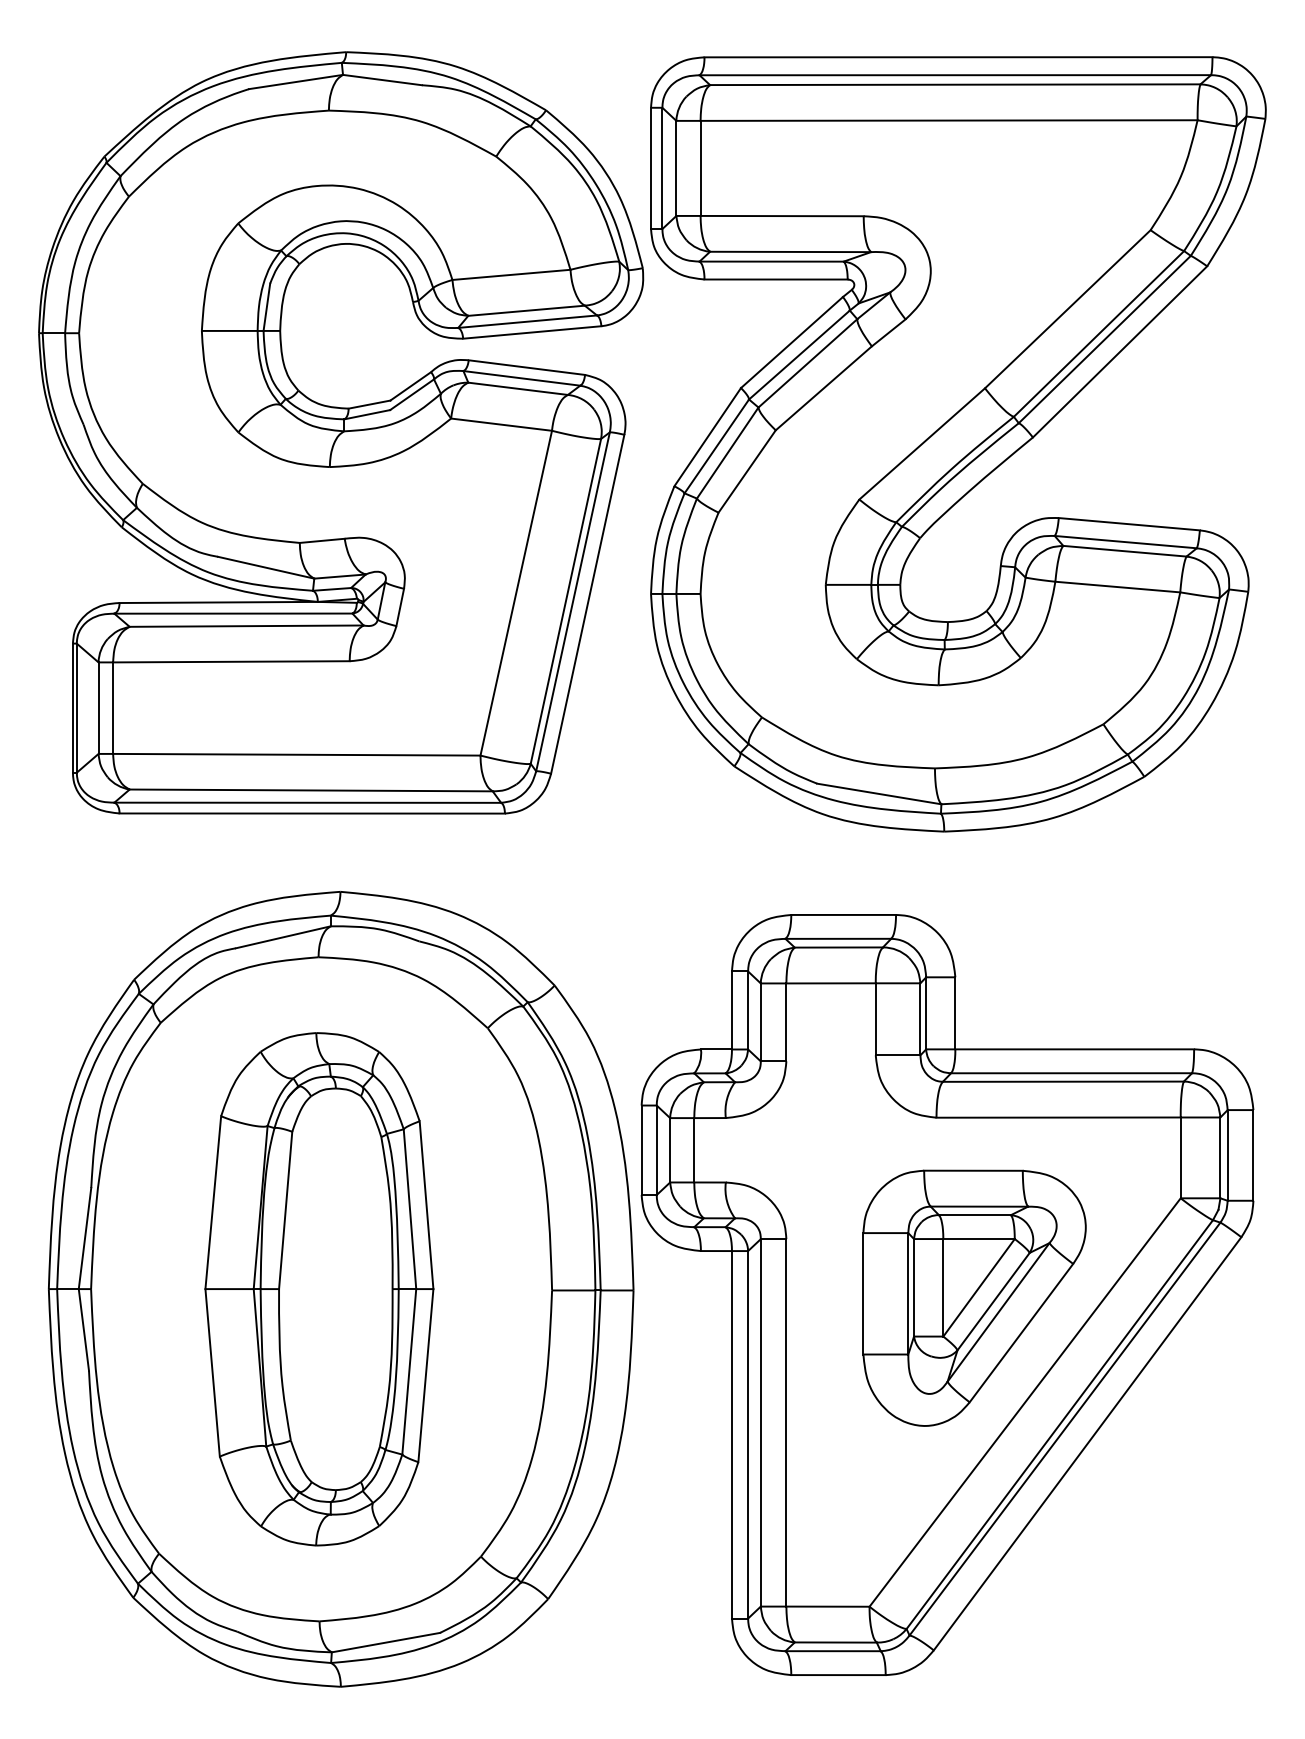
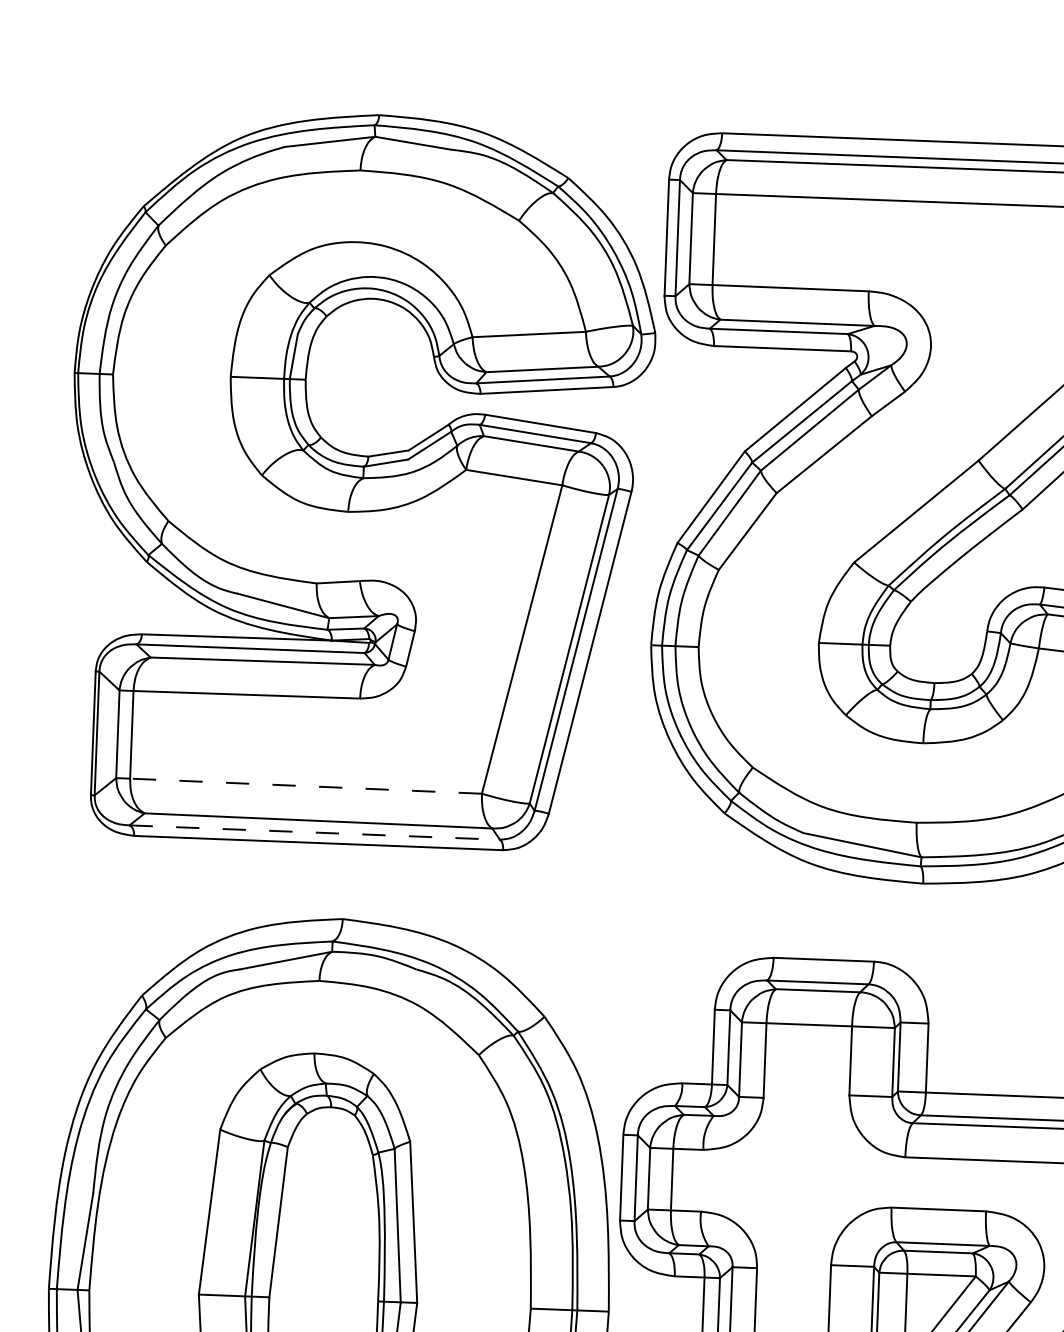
line: (296, 754) -> (305, 785), solid -> dashed
line: (308, 802) -> (315, 832), solid -> dashed

